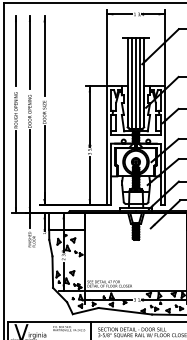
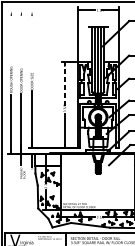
line: (15, 50) -> (10, 36), removed
line: (29, 51) -> (21, 37), removed
line: (44, 56) -> (31, 40), removed
line: (89, 116) -> (64, 84), solid -> dashed

